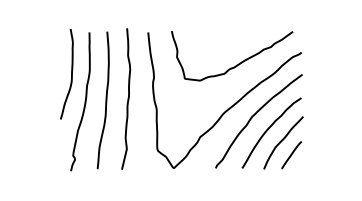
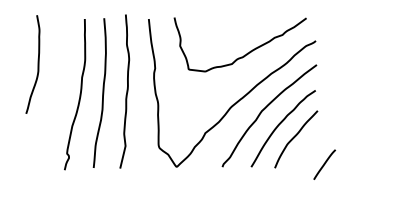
curve: (71, 73) -> (38, 63), moved
line: (291, 155) -> (324, 165), moved

